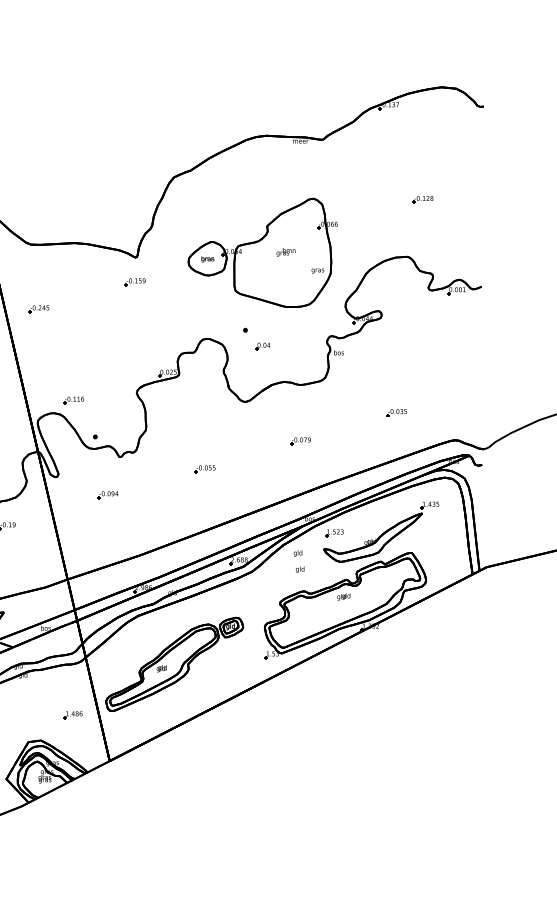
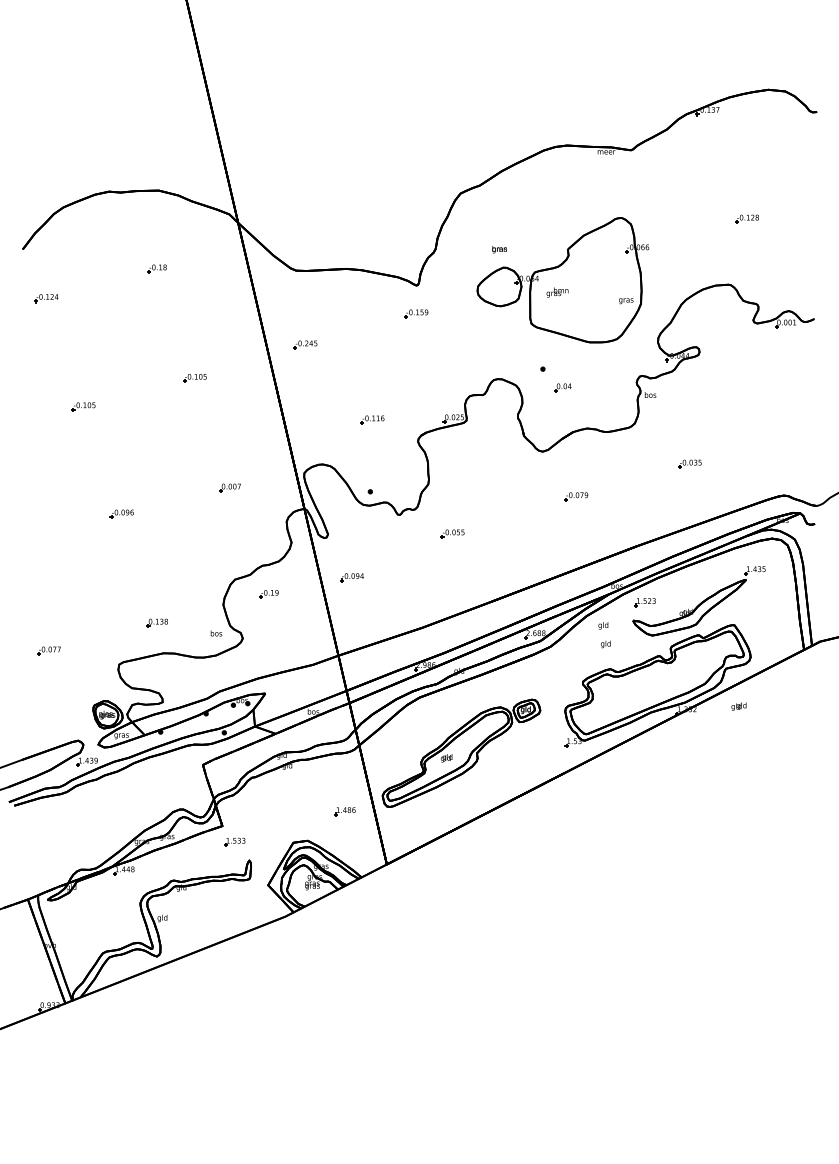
text: (285, 252) -> (557, 292), moved
text: (207, 259) -> (499, 249), moved
part: (73, 400) -> (372, 419), moved
part: (396, 412) -> (689, 463), moved
part: (300, 441) -> (576, 496), moved
part: (205, 468) -> (452, 533), moved
part: (107, 494) -> (351, 577), moved
text: (343, 596) -> (738, 706), moved

